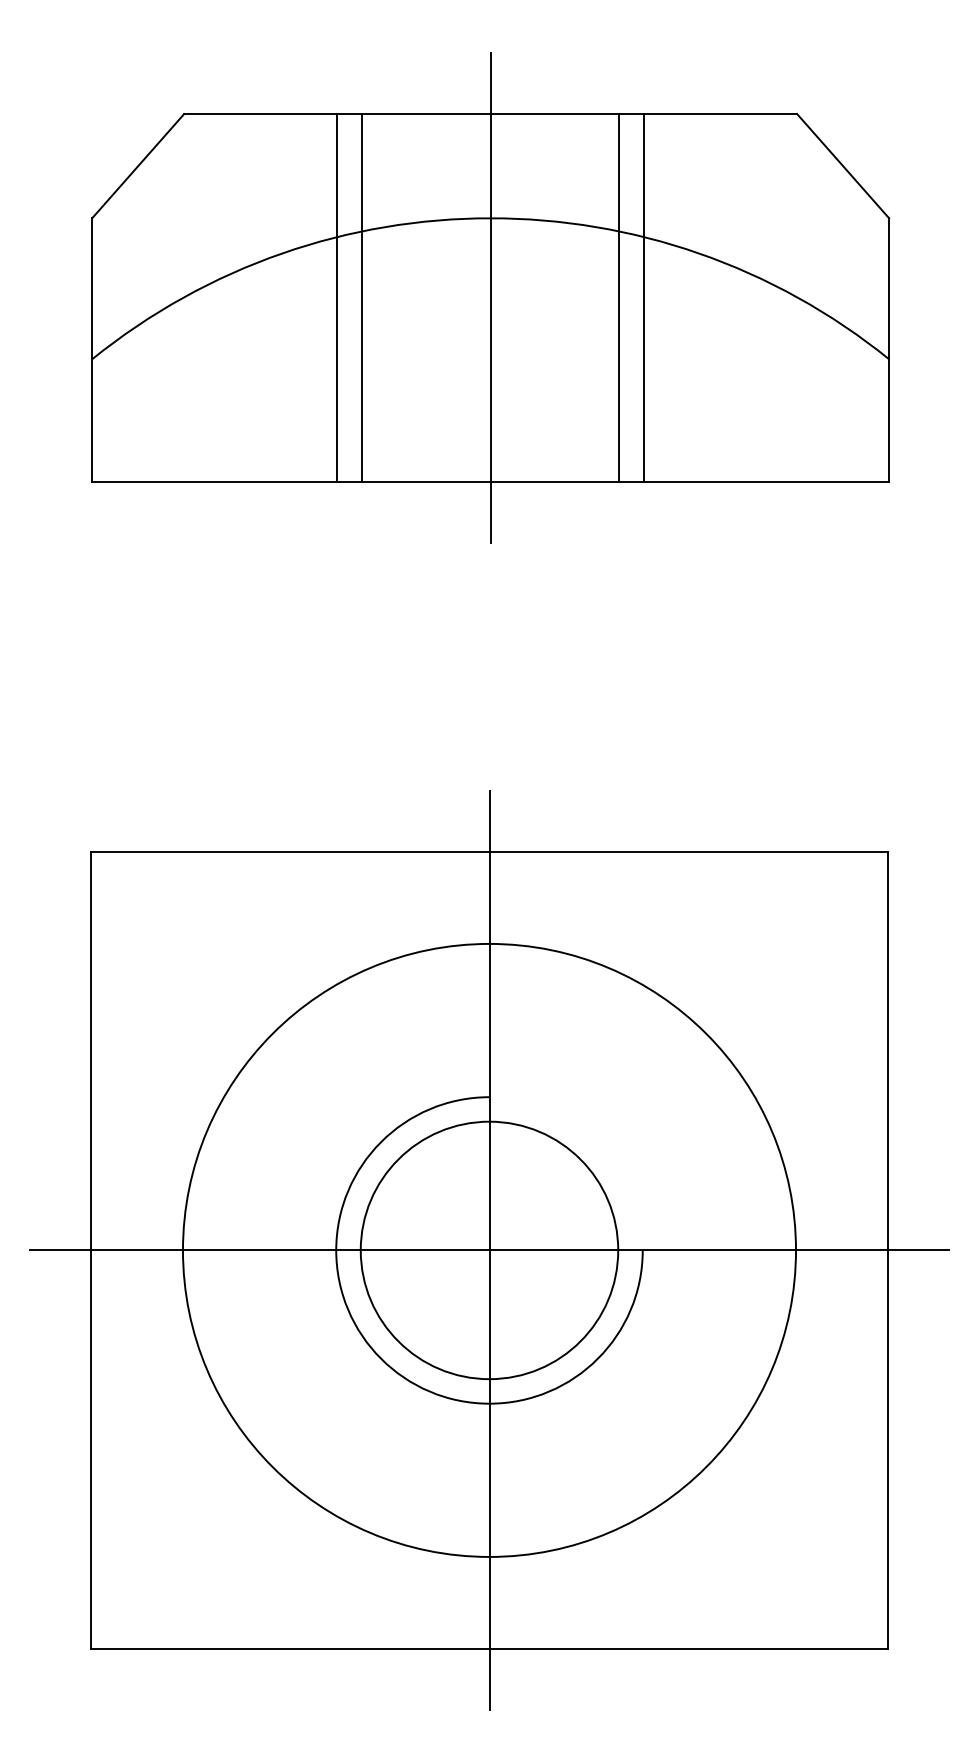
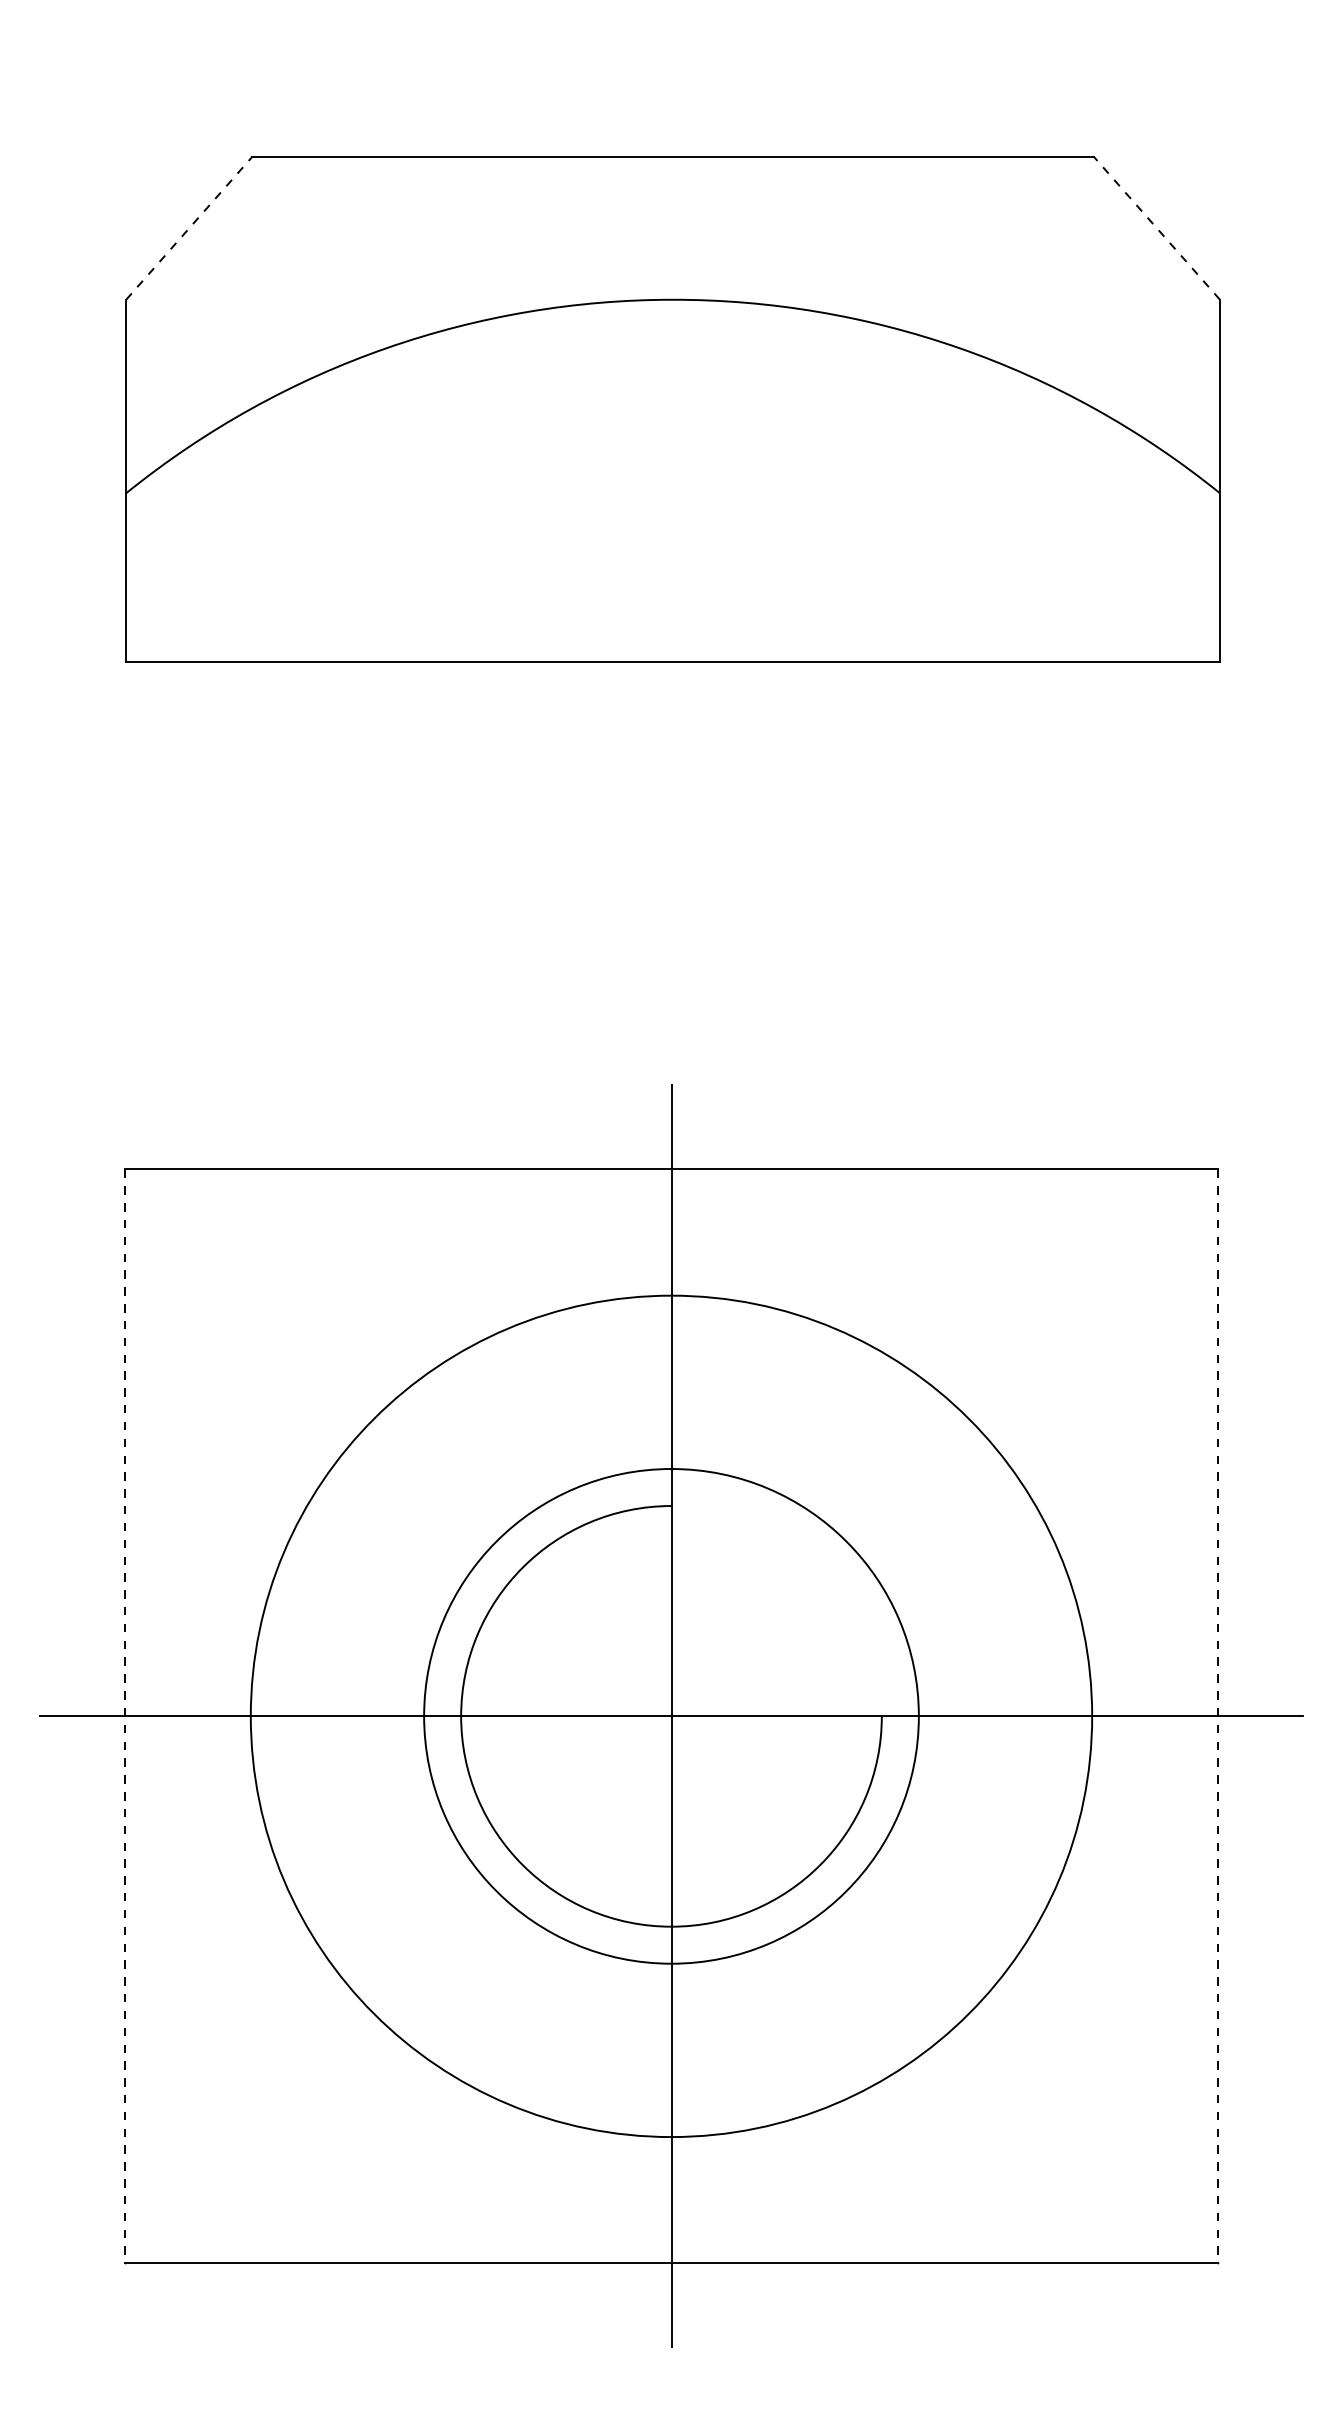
line: (138, 165) -> (189, 227), solid -> dashed
line: (842, 165) -> (1156, 227), solid -> dashed
line: (337, 297) -> (462, 408), removed
line: (361, 297) -> (496, 408), removed
line: (490, 297) -> (673, 408), removed
line: (619, 297) -> (849, 408), removed
line: (643, 297) -> (883, 408), removed
line: (90, 1250) -> (124, 1716), solid -> dashed
circle: (489, 1250) -> (671, 1716), size x1.4
line: (888, 1250) -> (1218, 1716), solid -> dashed

